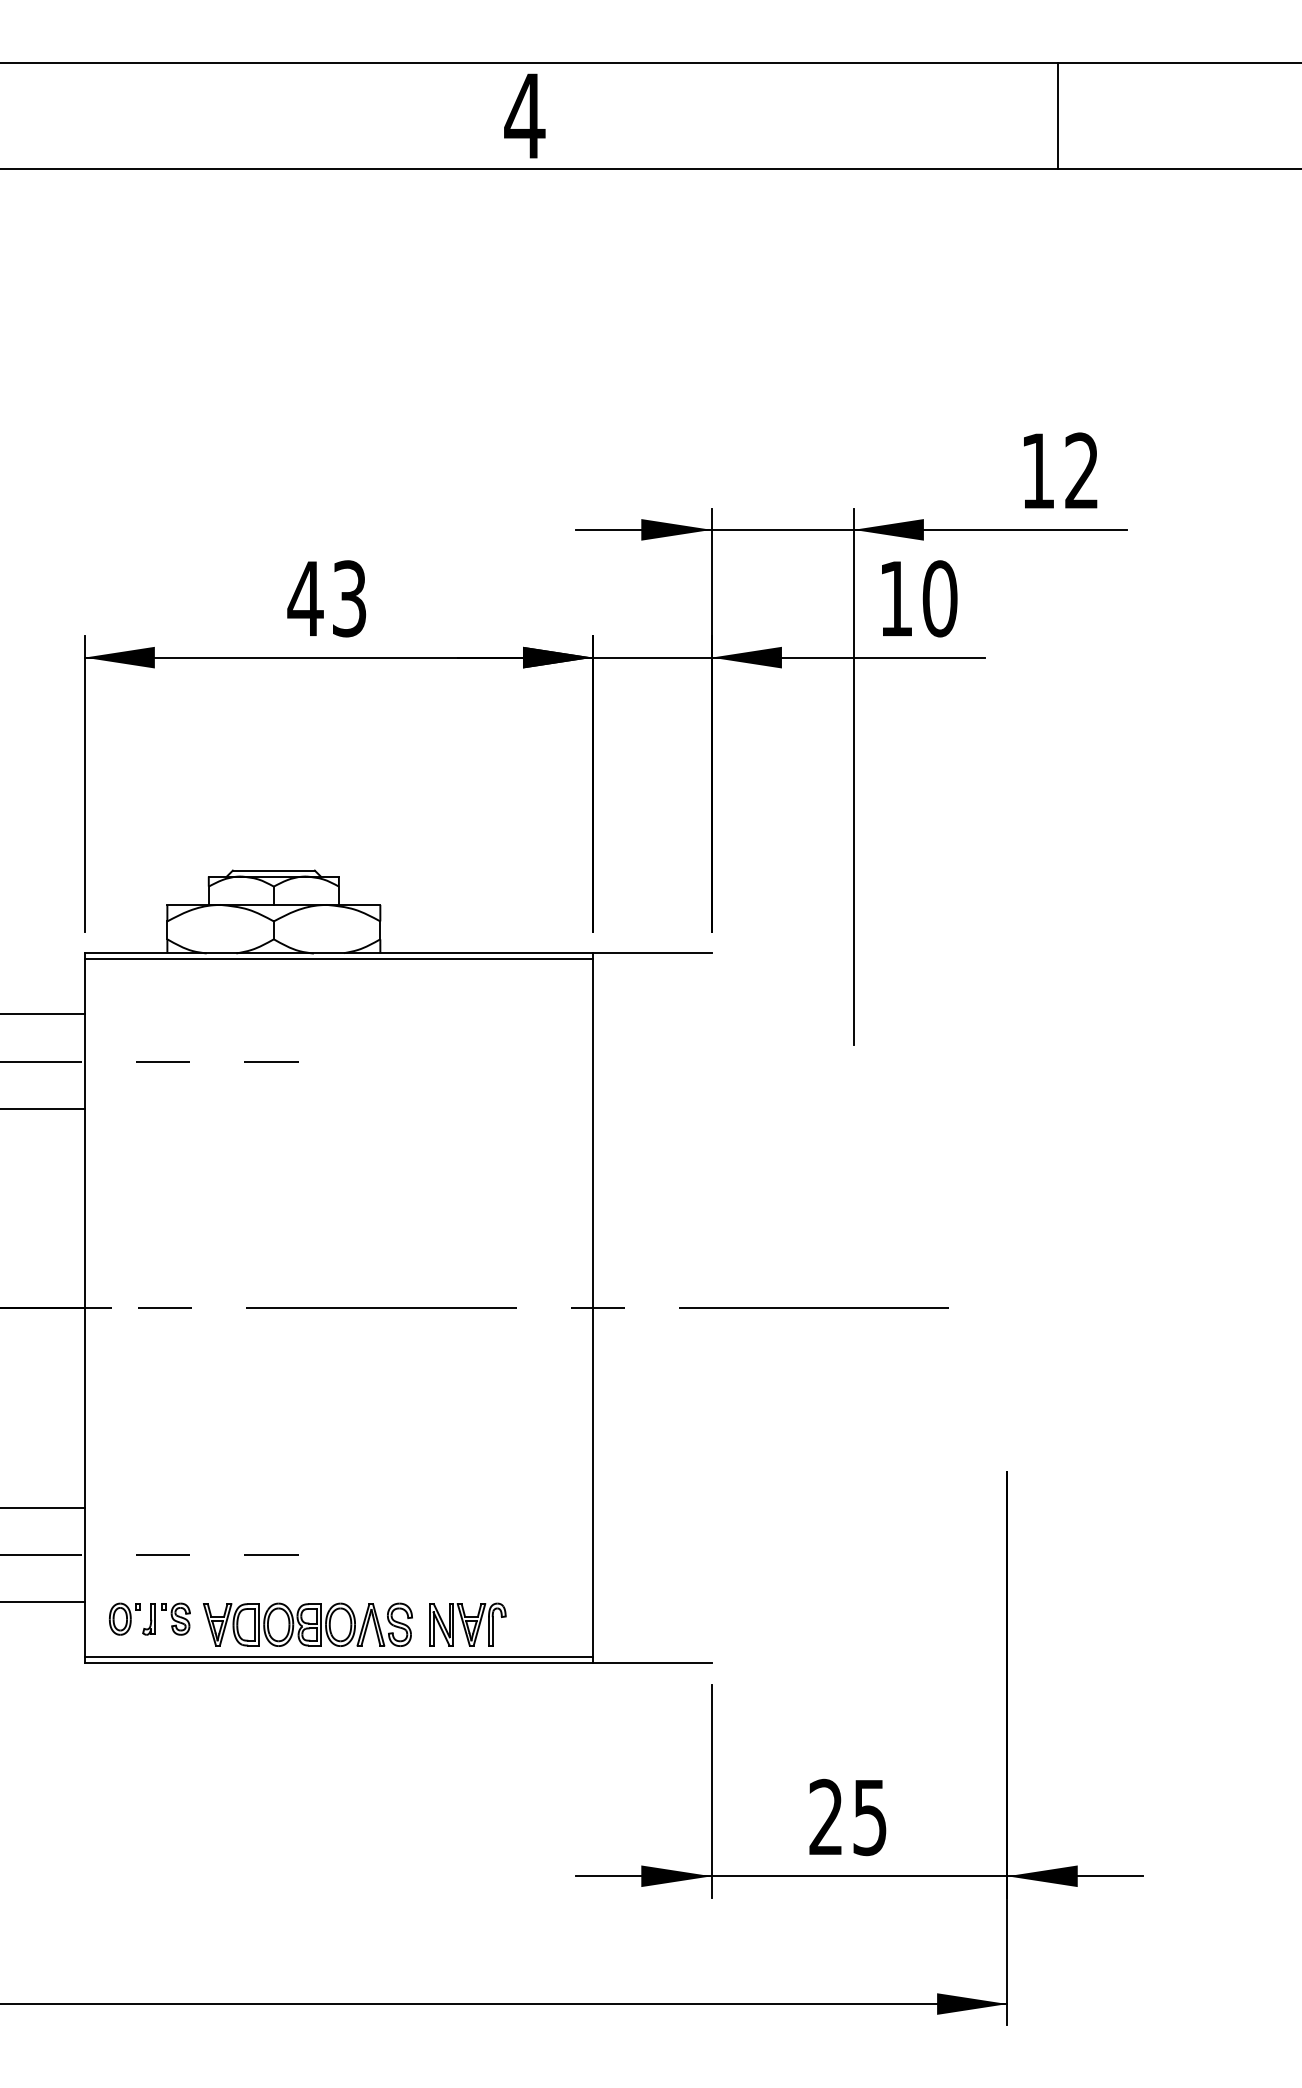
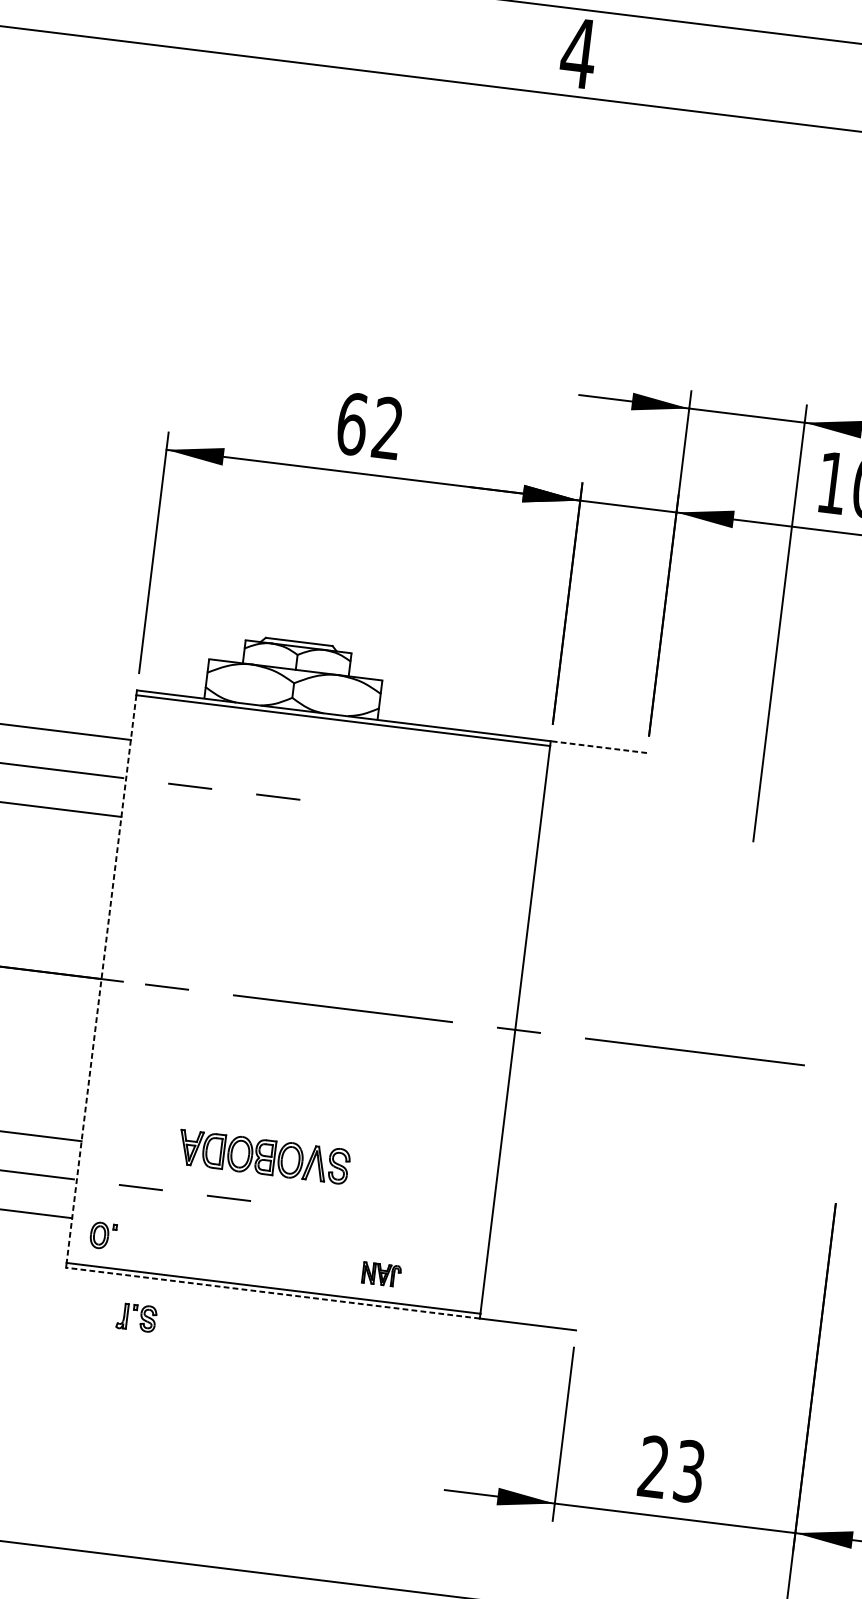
text: (326, 598) -> (369, 425), 43 -> 62
line: (651, 953) -> (598, 747), solid -> dashed
line: (84, 1308) -> (101, 979), solid -> dashed
part: (166, 1618) -> (136, 1317), moved
part: (307, 1624) -> (263, 1156), moved
part: (467, 1624) -> (381, 1274), size x0.6
line: (338, 1663) -> (272, 1293), solid -> dashed
text: (869, 1816) -> (689, 1470), 25 -> 23

